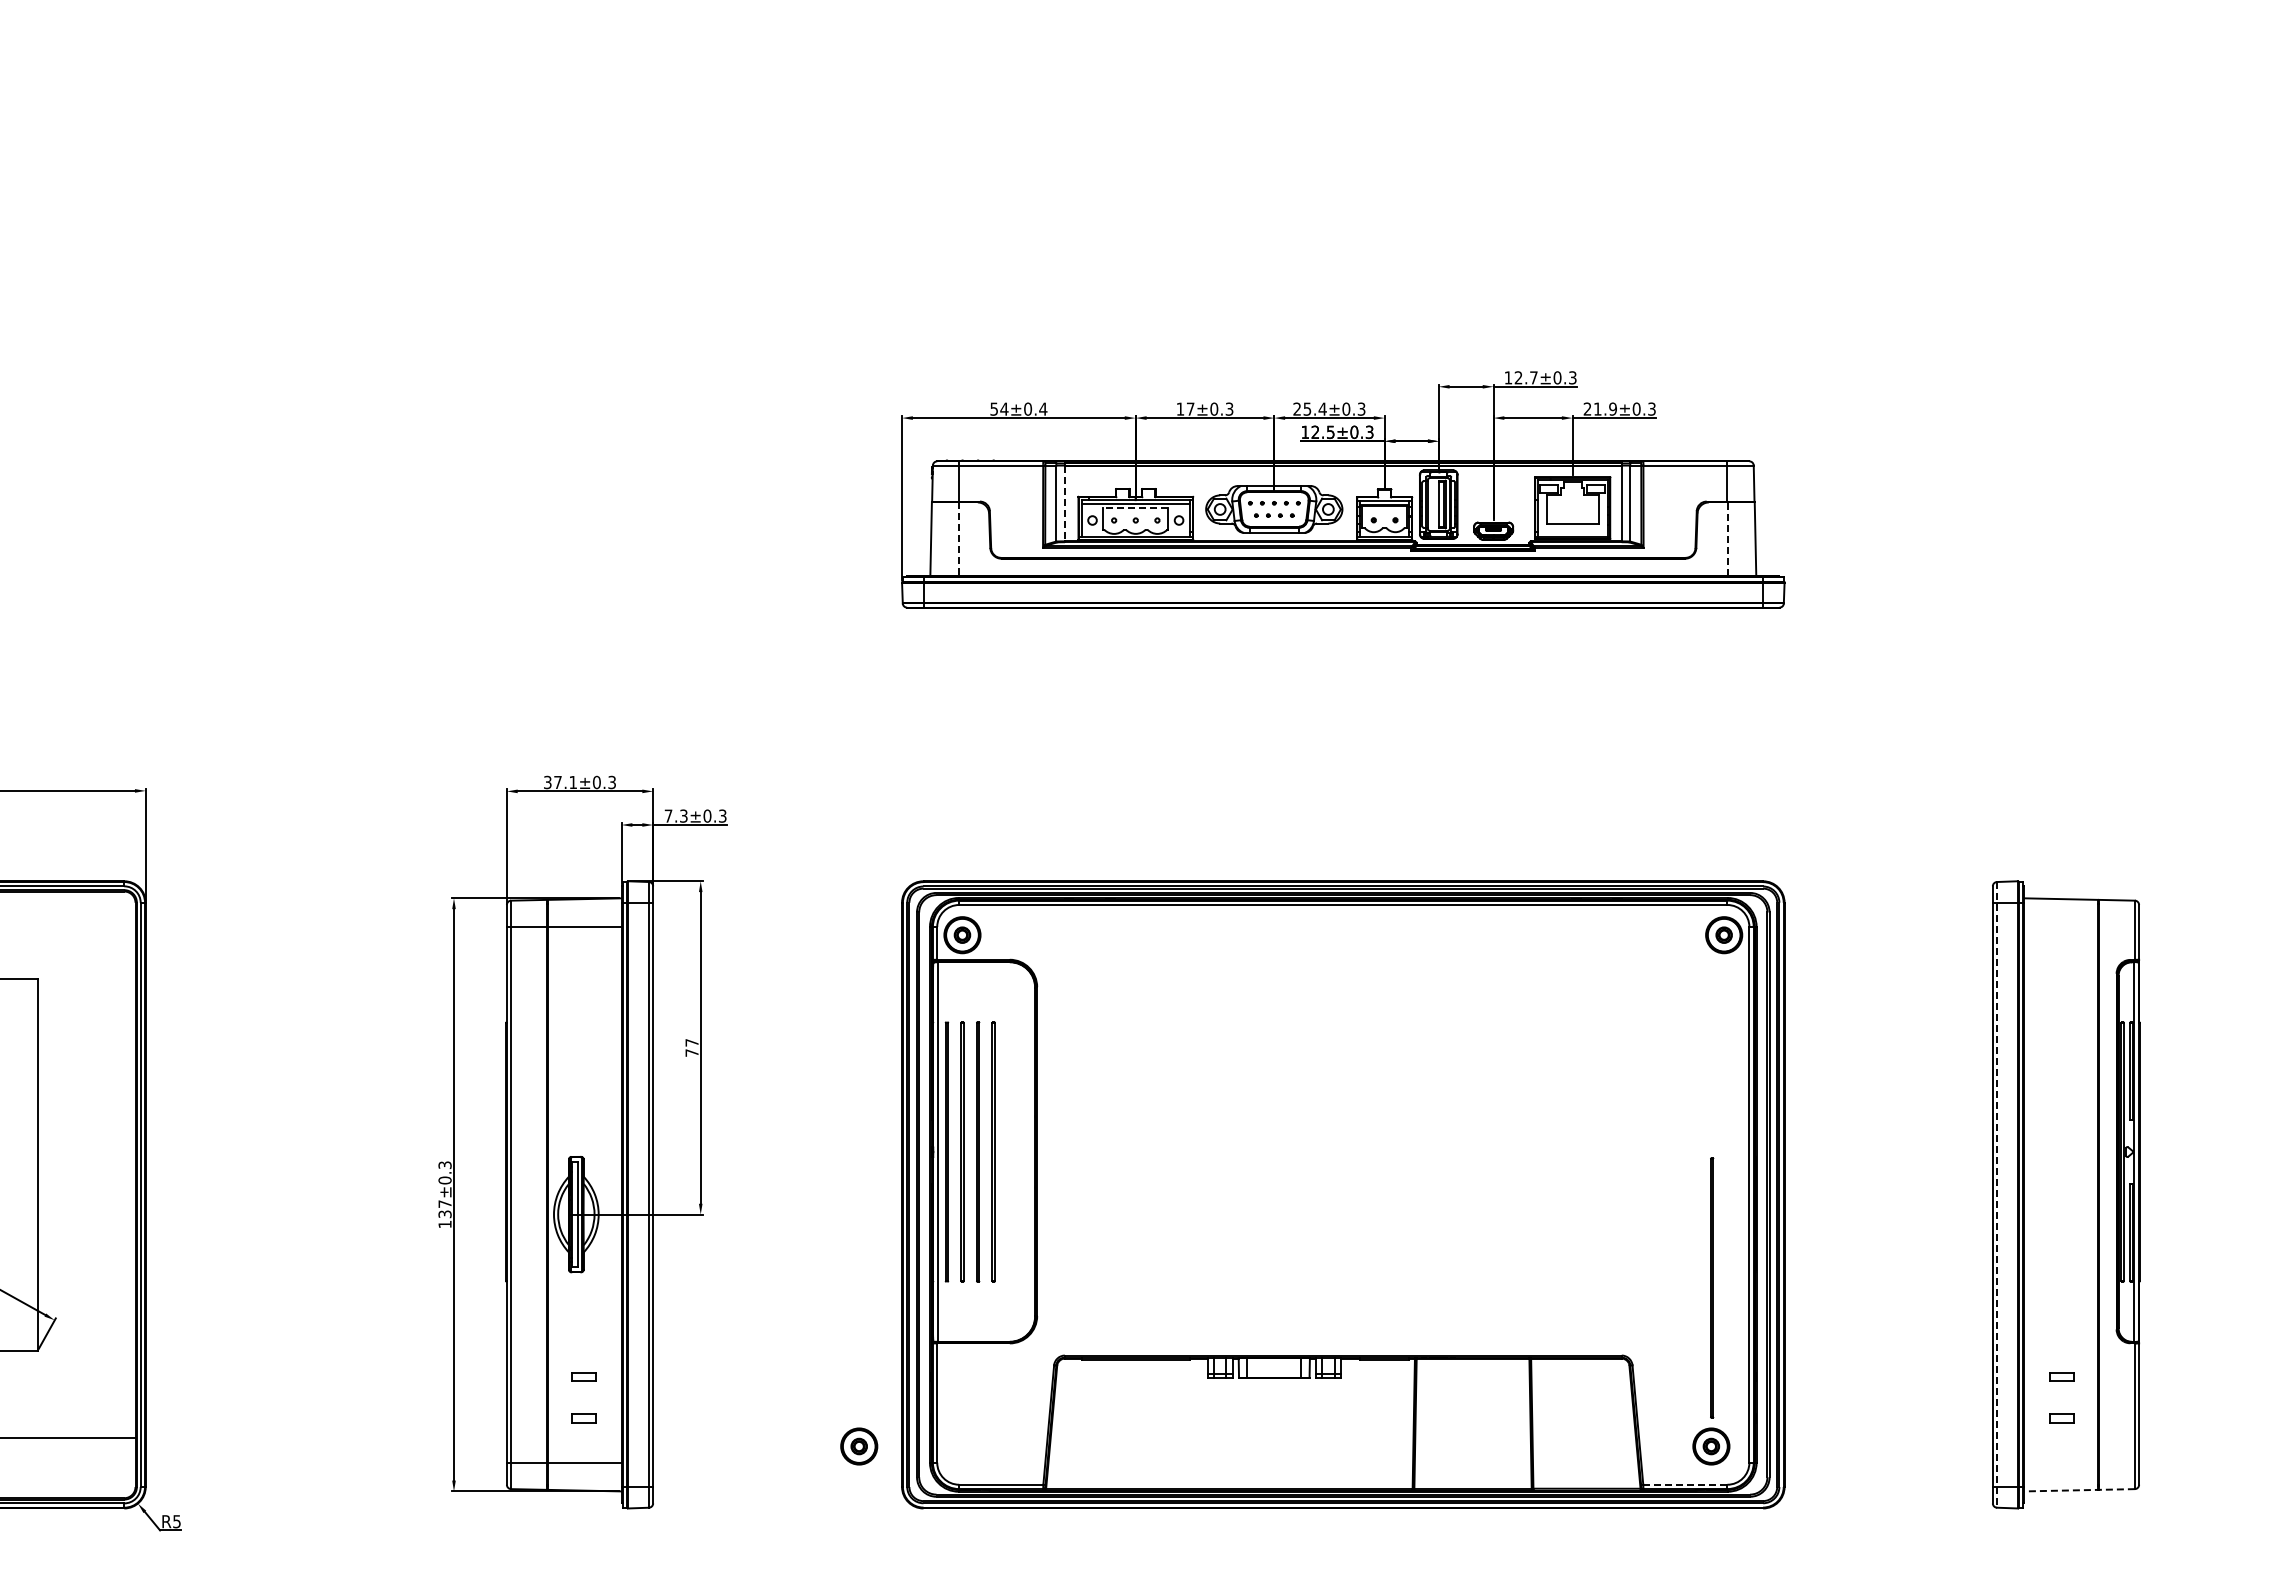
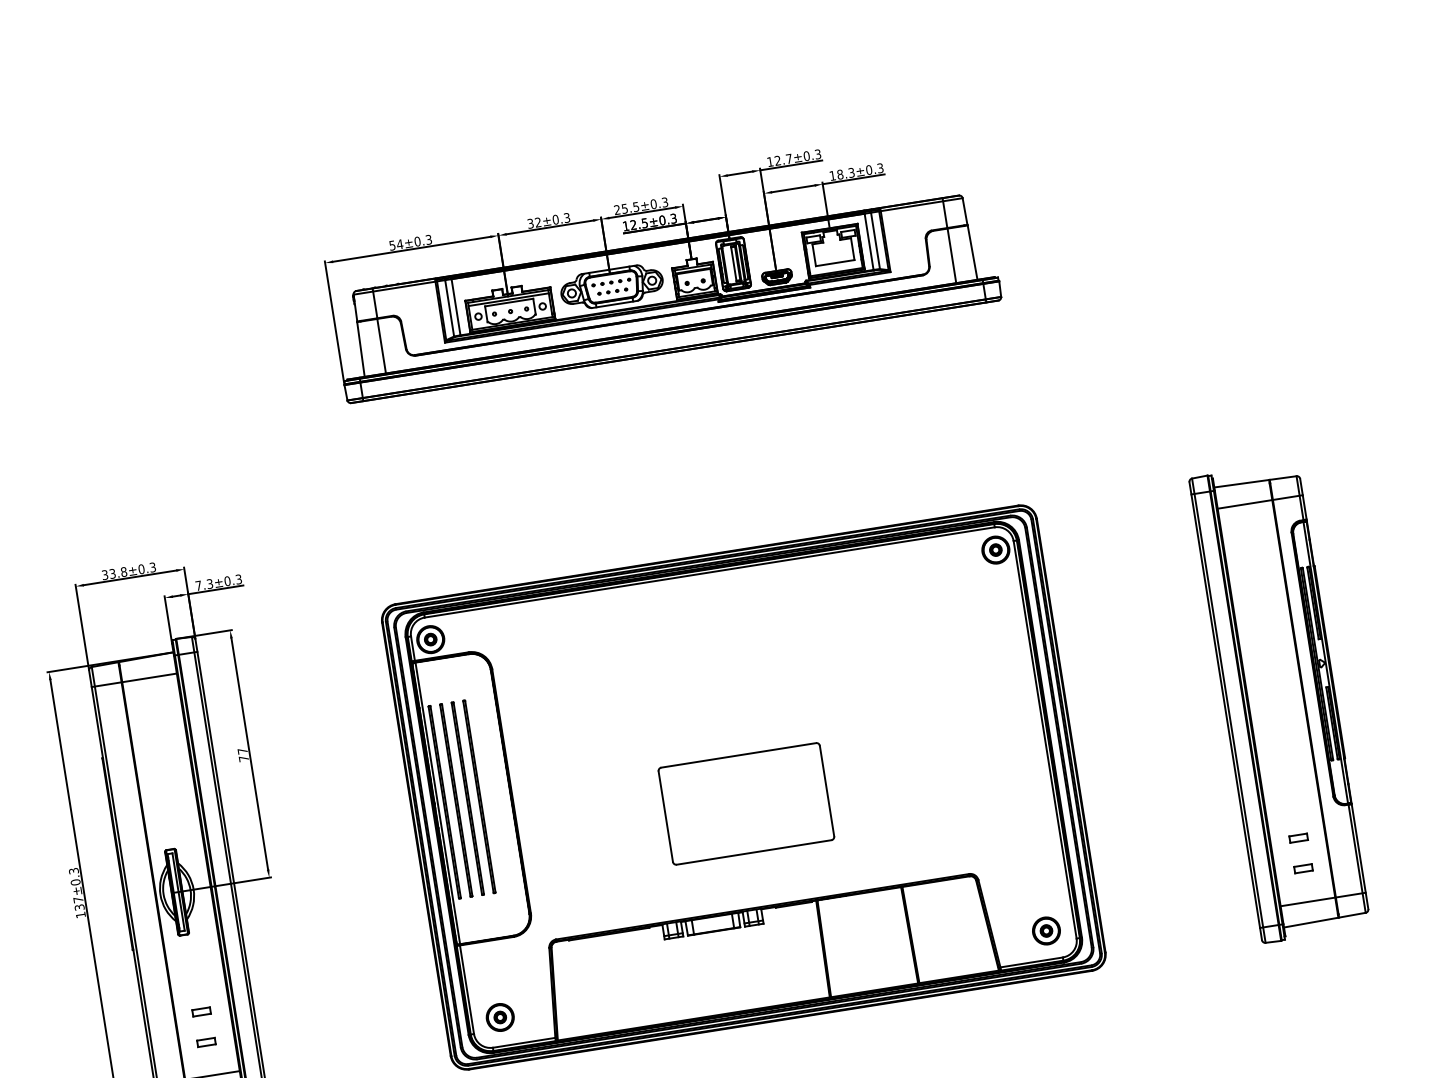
text: (1043, 408) -> (428, 239), 54±0.4 -> 54±0.3
text: (1185, 408) -> (534, 222), 17±0.3 -> 32±0.3
text: (1322, 408) -> (635, 206), 25.4±0.3 -> 25.5±0.3
text: (1599, 408) -> (841, 173), 21.9±0.3 -> 18.3±0.3
line: (1064, 503) -> (455, 307), dashed -> solid
line: (1135, 508) -> (508, 302), dashed -> solid
line: (1727, 538) -> (951, 255), dashed -> solid
line: (959, 539) -> (382, 346), dashed -> solid
text: (565, 782) -> (118, 572), 37.1±0.3 -> 33.8±0.3
line: (2081, 926) -> (1259, 501), added
line: (1997, 1194) -> (1229, 710), dashed -> solid
part: (1342, 1216) -> (745, 803), added
line: (1712, 1287) -> (1028, 812), removed
part: (859, 1446) -> (500, 1017), moved
line: (2081, 1462) -> (1322, 899), added
line: (1685, 1484) -> (1031, 962), dashed -> solid
line: (2079, 1490) -> (1324, 920), dashed -> solid

